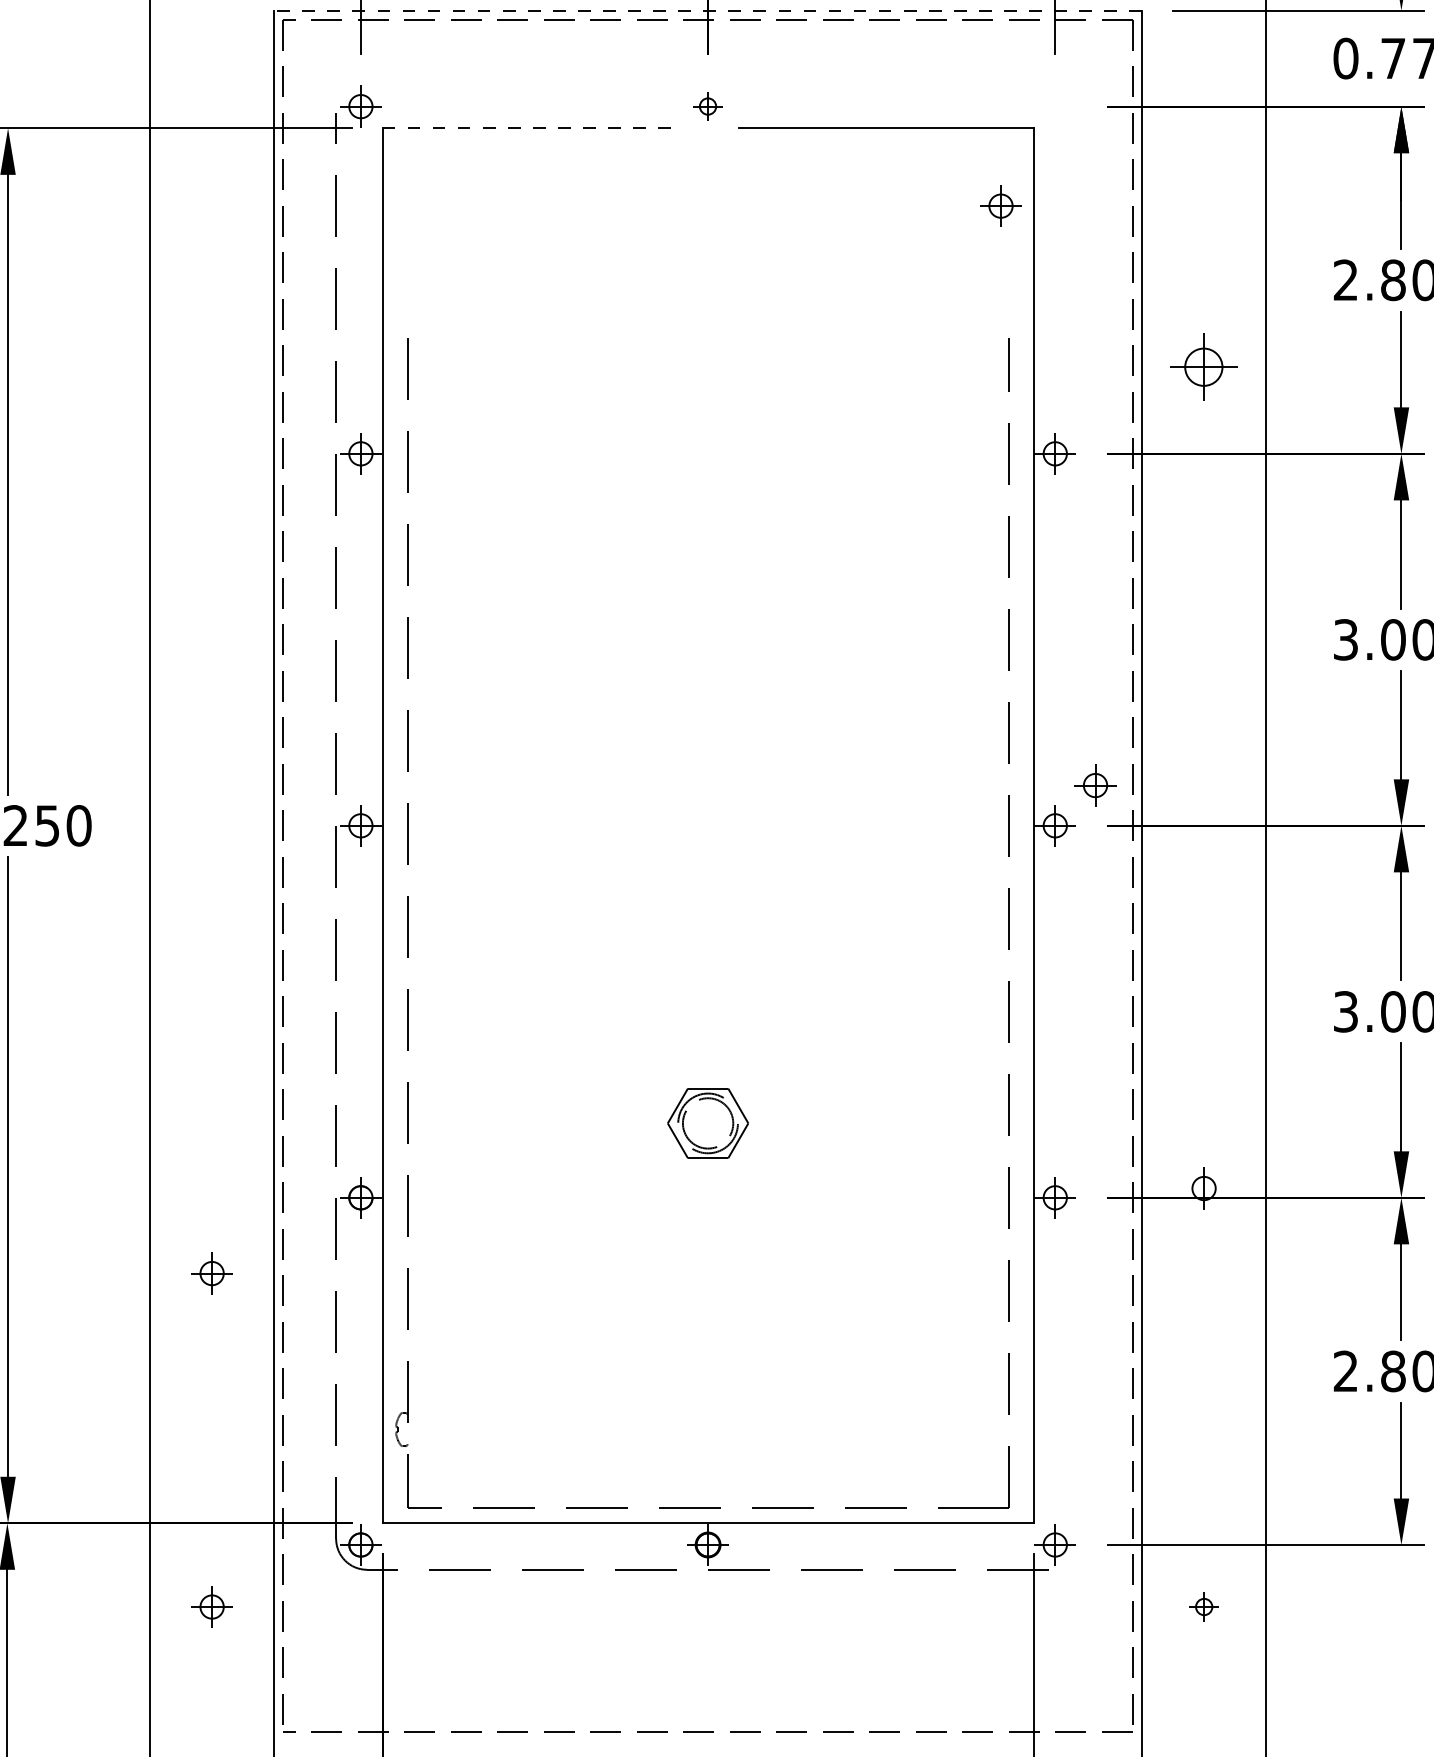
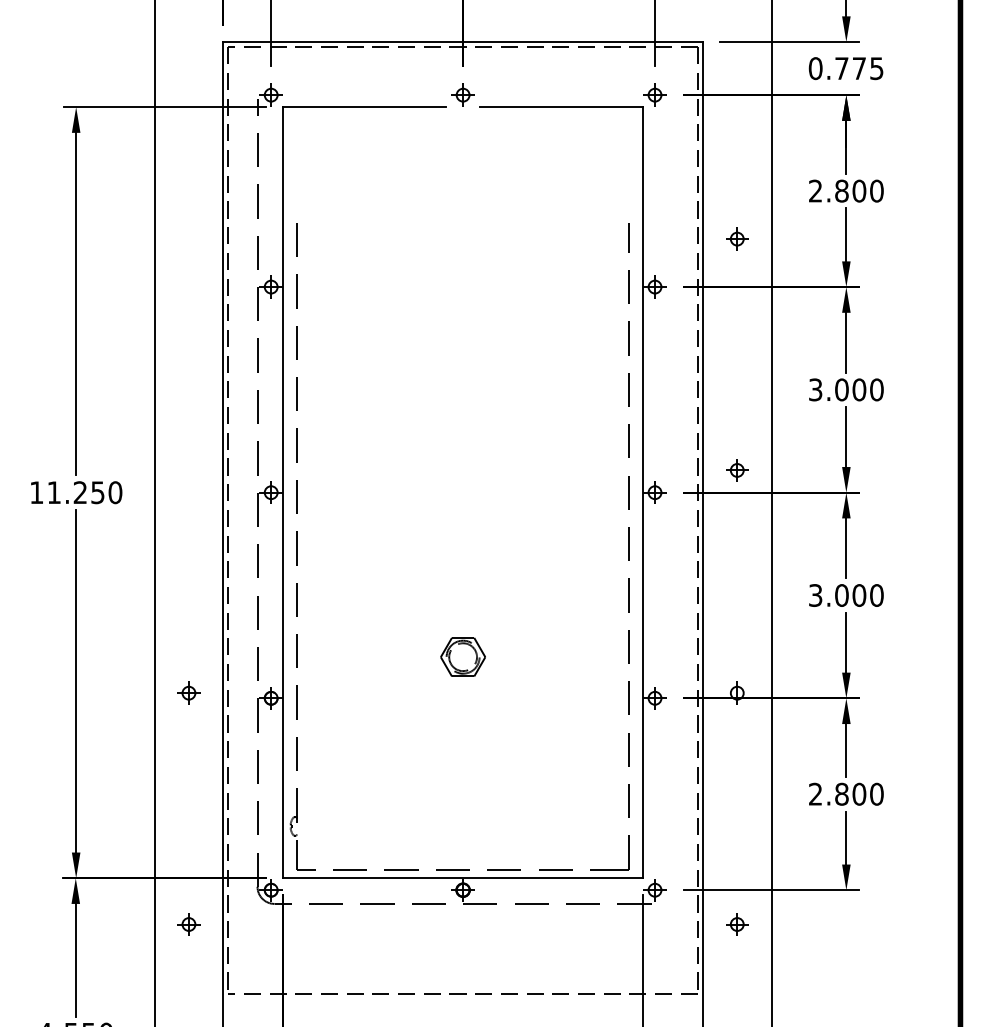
line: (708, 11) -> (463, 42), dashed -> solid
part: (706, 105) -> (462, 94), size x1.43
line: (531, 128) -> (365, 107), dashed -> solid
part: (1000, 204) -> (654, 94), moved
part: (1204, 365) -> (737, 238), size x0.62
part: (1095, 785) -> (737, 470), moved
part: (211, 1272) -> (188, 692), moved
part: (1204, 1606) -> (737, 924), size x1.43

